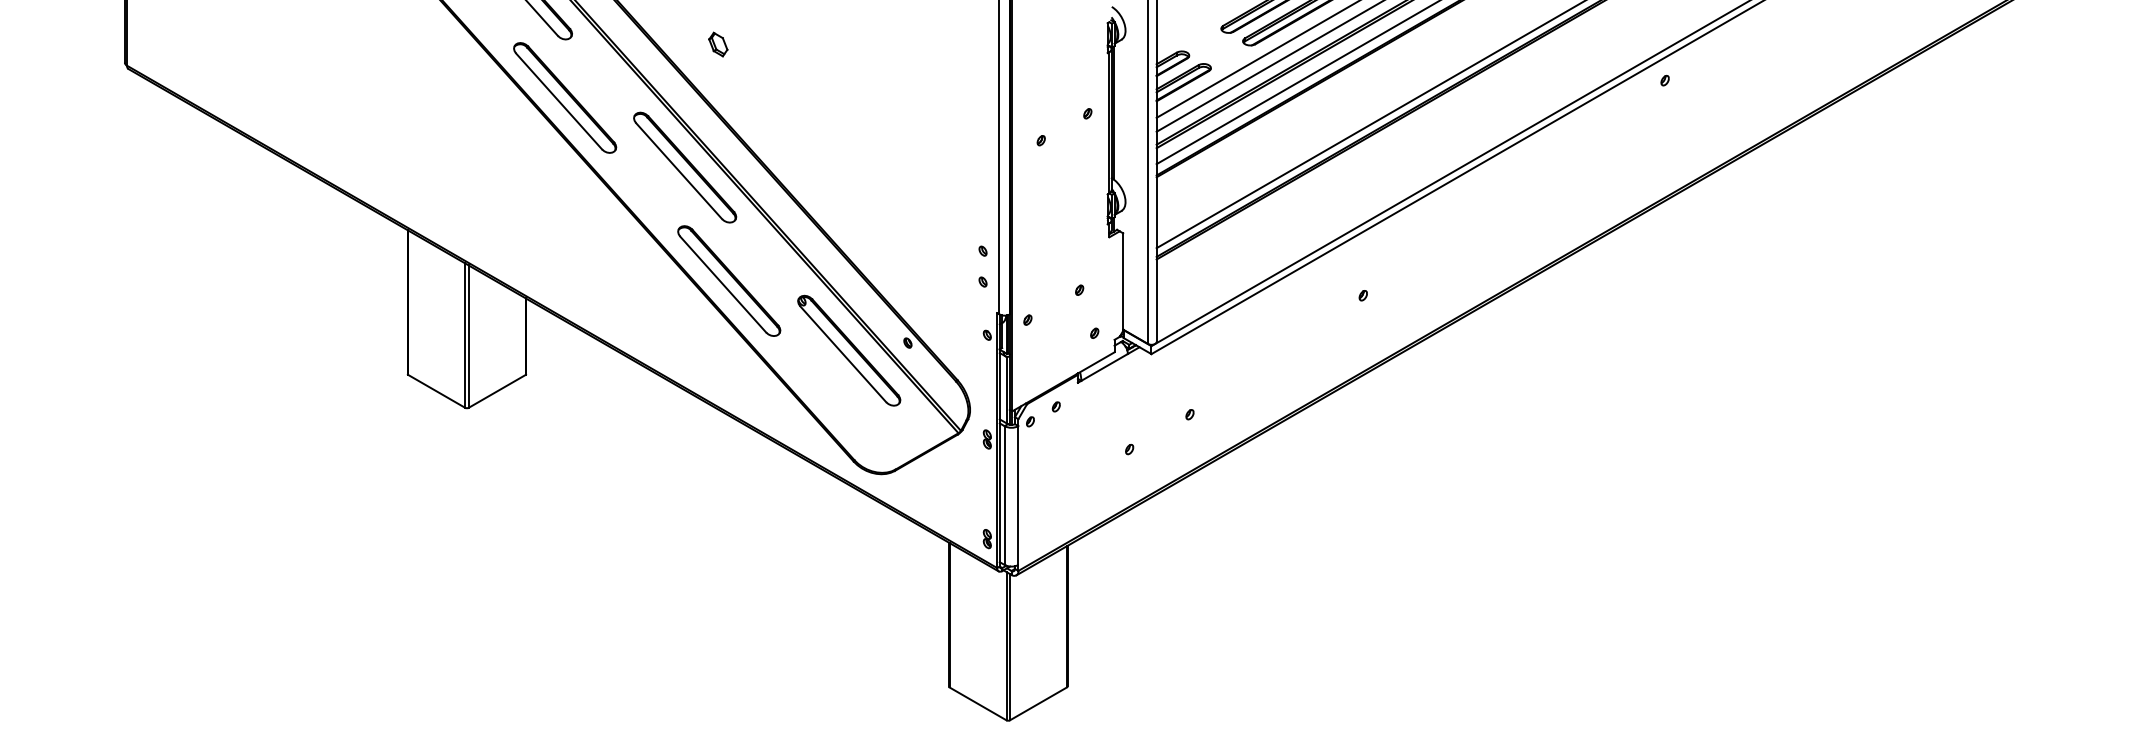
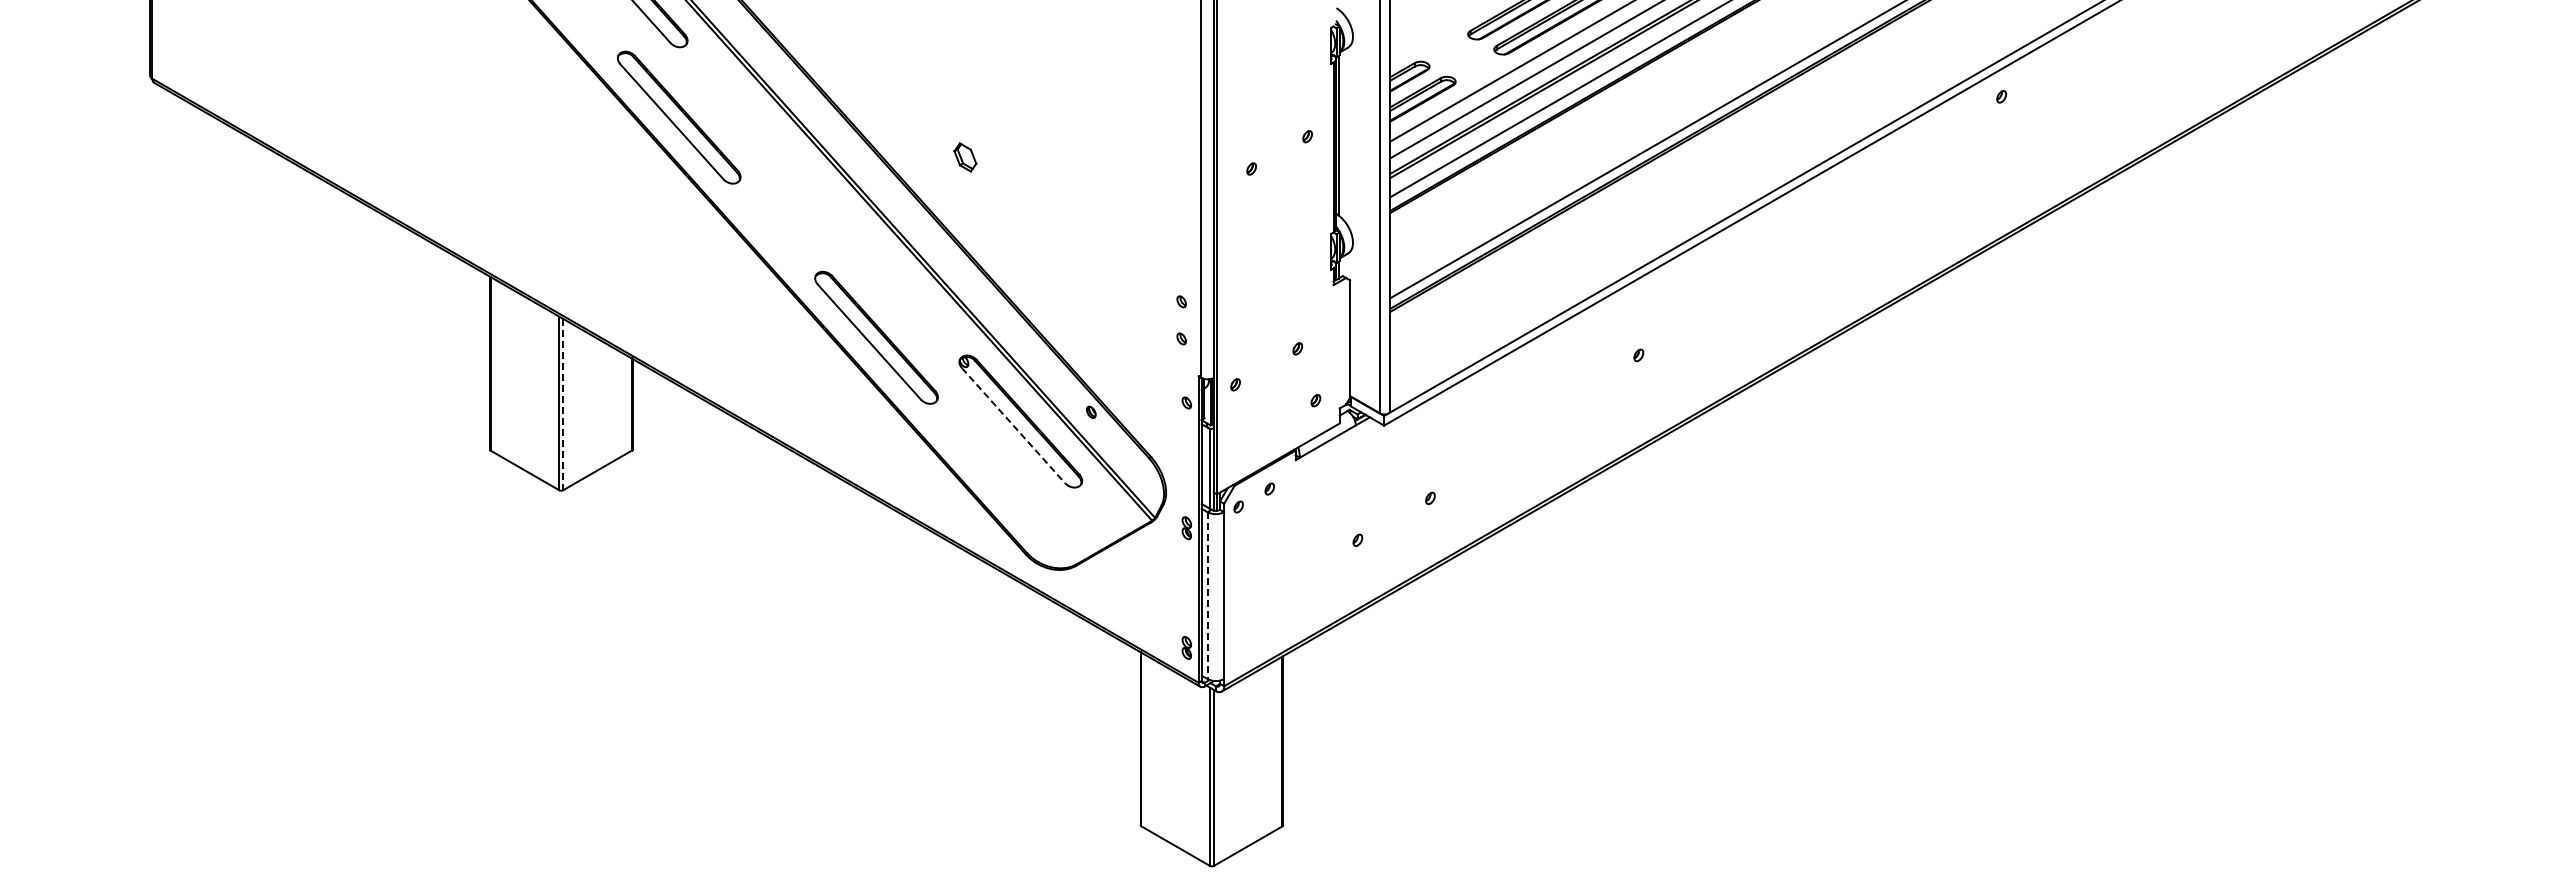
part: (718, 44) -> (965, 157), moved
part: (685, 167) -> (823, 201), removed
line: (468, 336) -> (563, 404), solid -> dashed
line: (843, 354) -> (1013, 426), solid -> dashed
line: (1004, 496) -> (1207, 596), solid -> dashed

